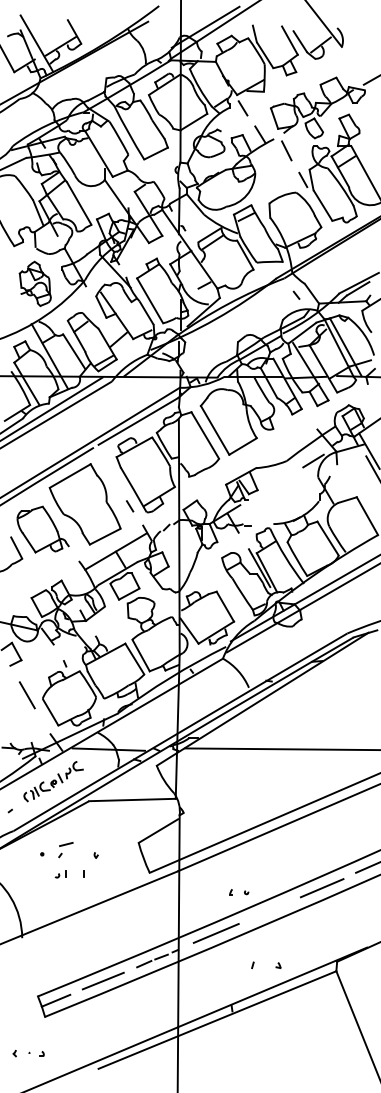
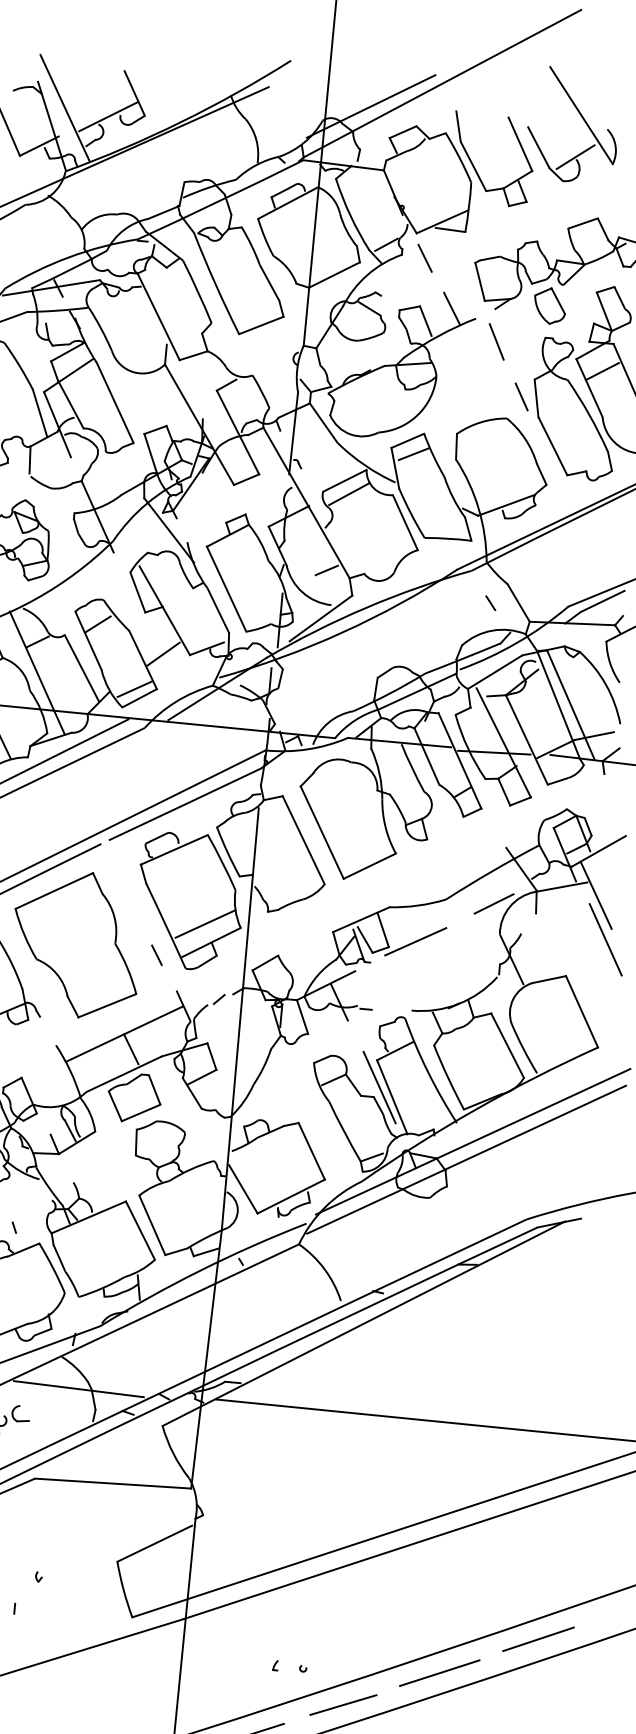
line: (272, 485) -> (416, 941), added
line: (155, 486) -> (205, 923), added
line: (270, 910) -> (343, 1704), added

